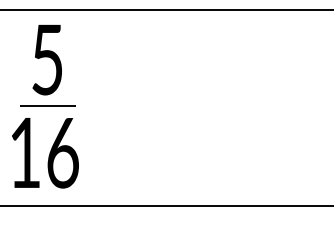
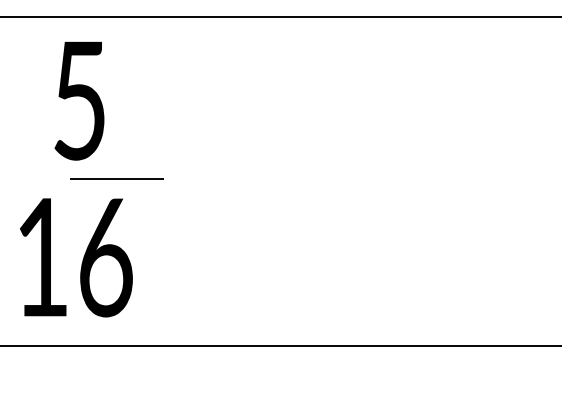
line: (47, 105) -> (116, 177), moved

